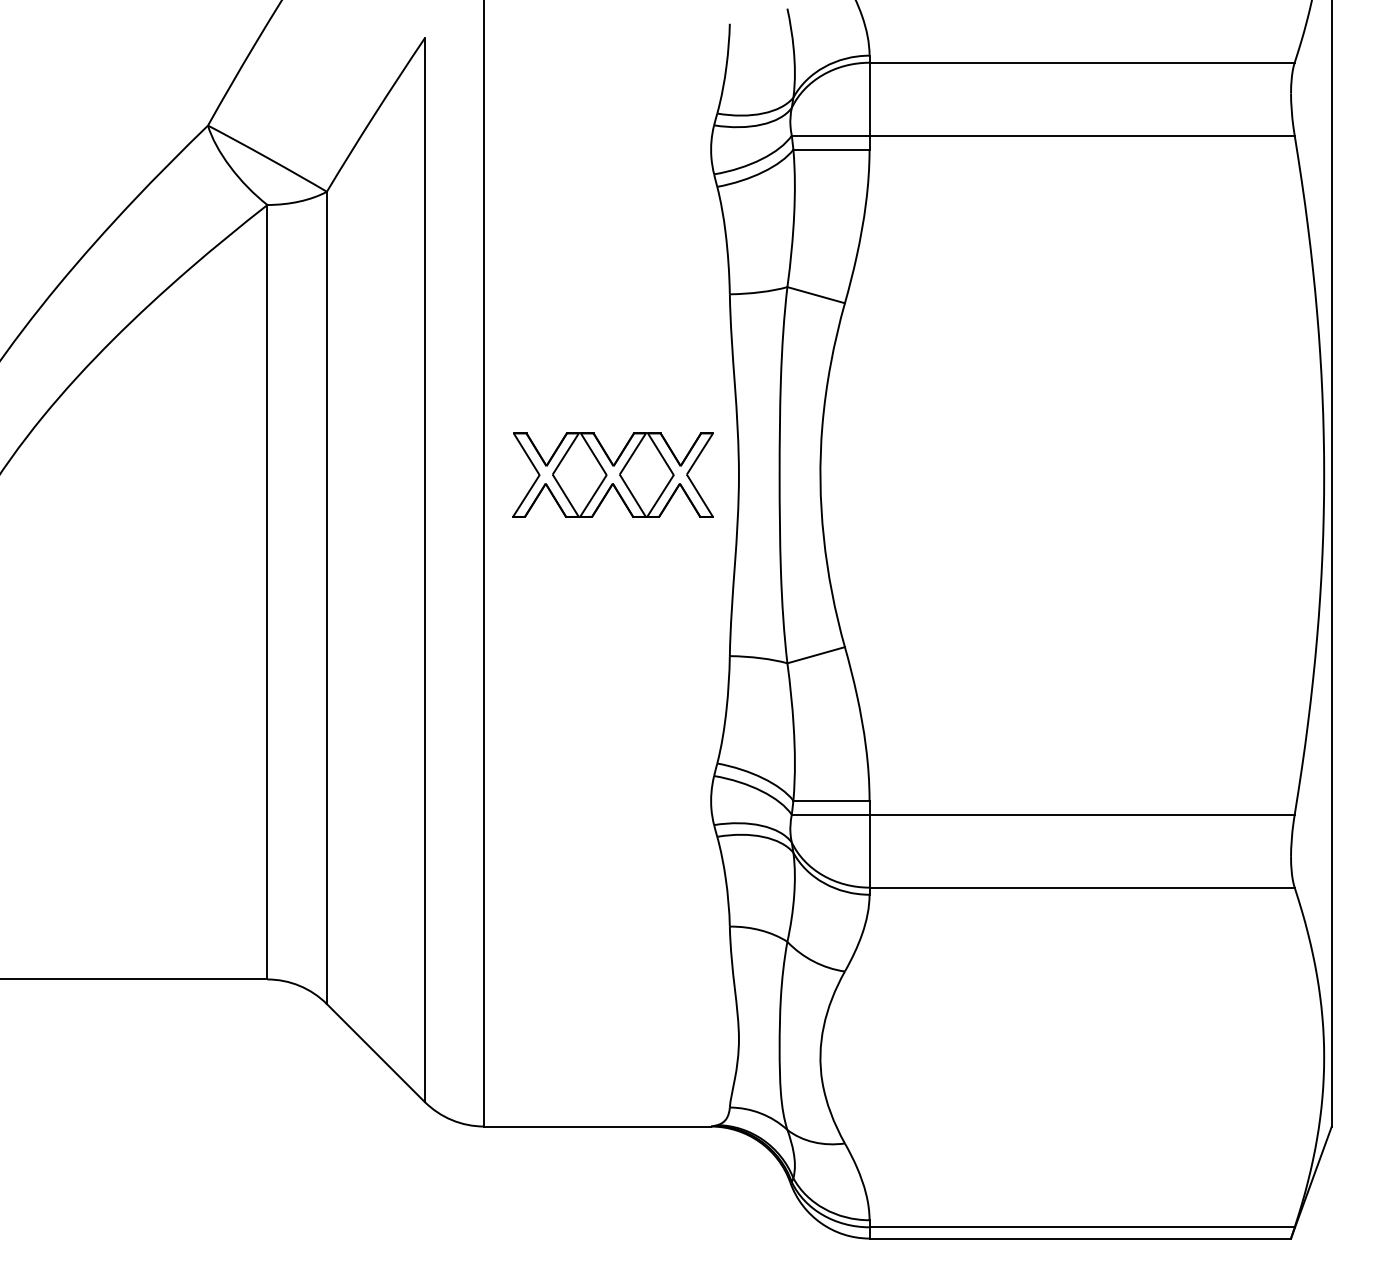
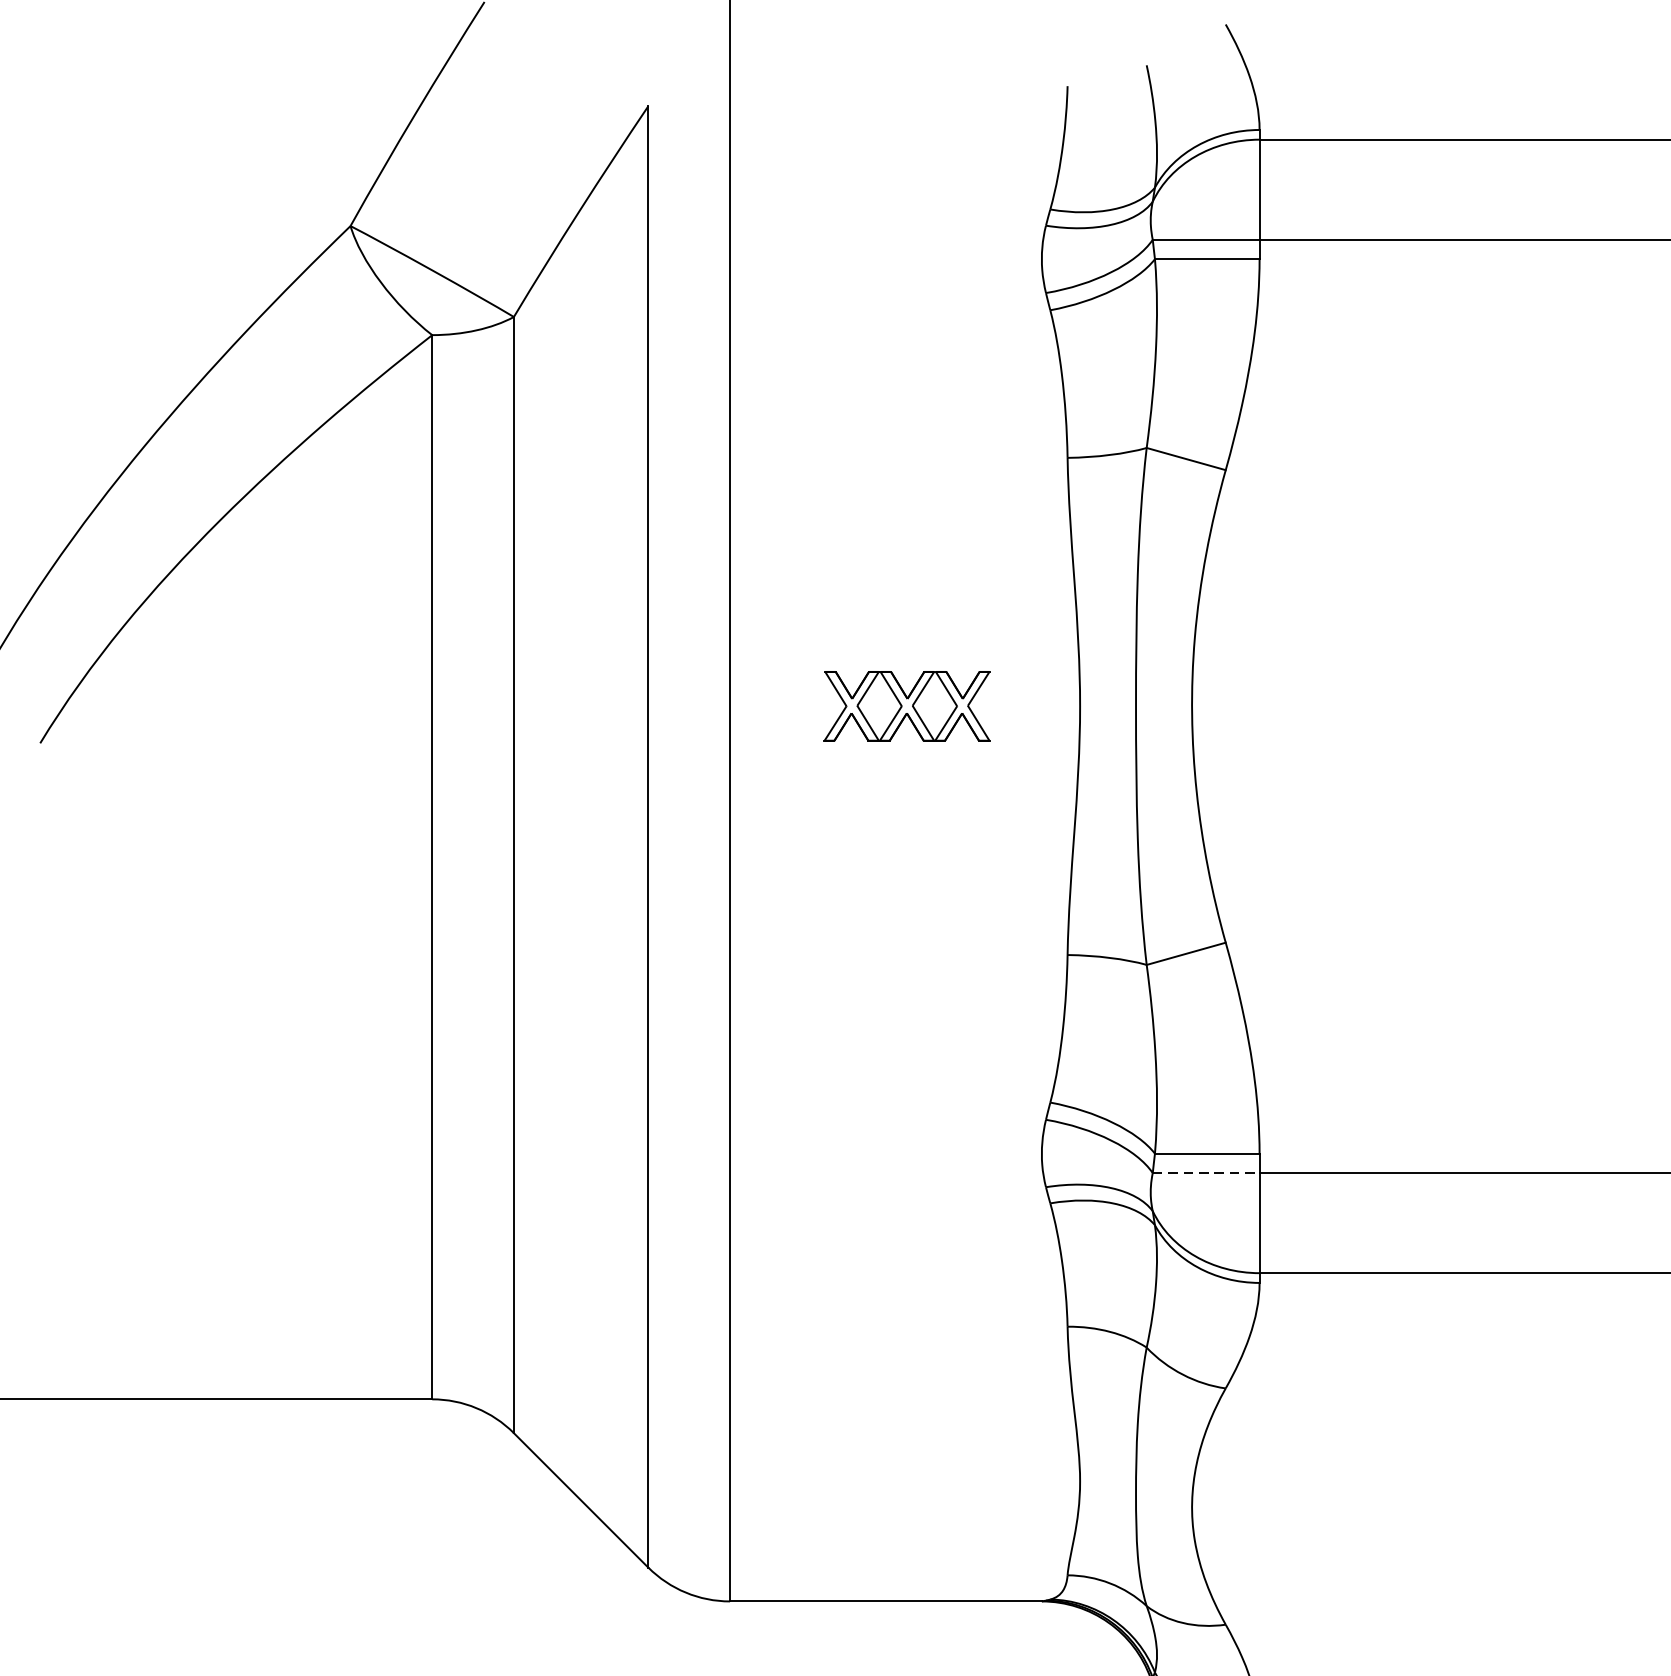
part: (612, 474) -> (906, 705), size x0.6
line: (830, 814) -> (1205, 1172), solid -> dashed

